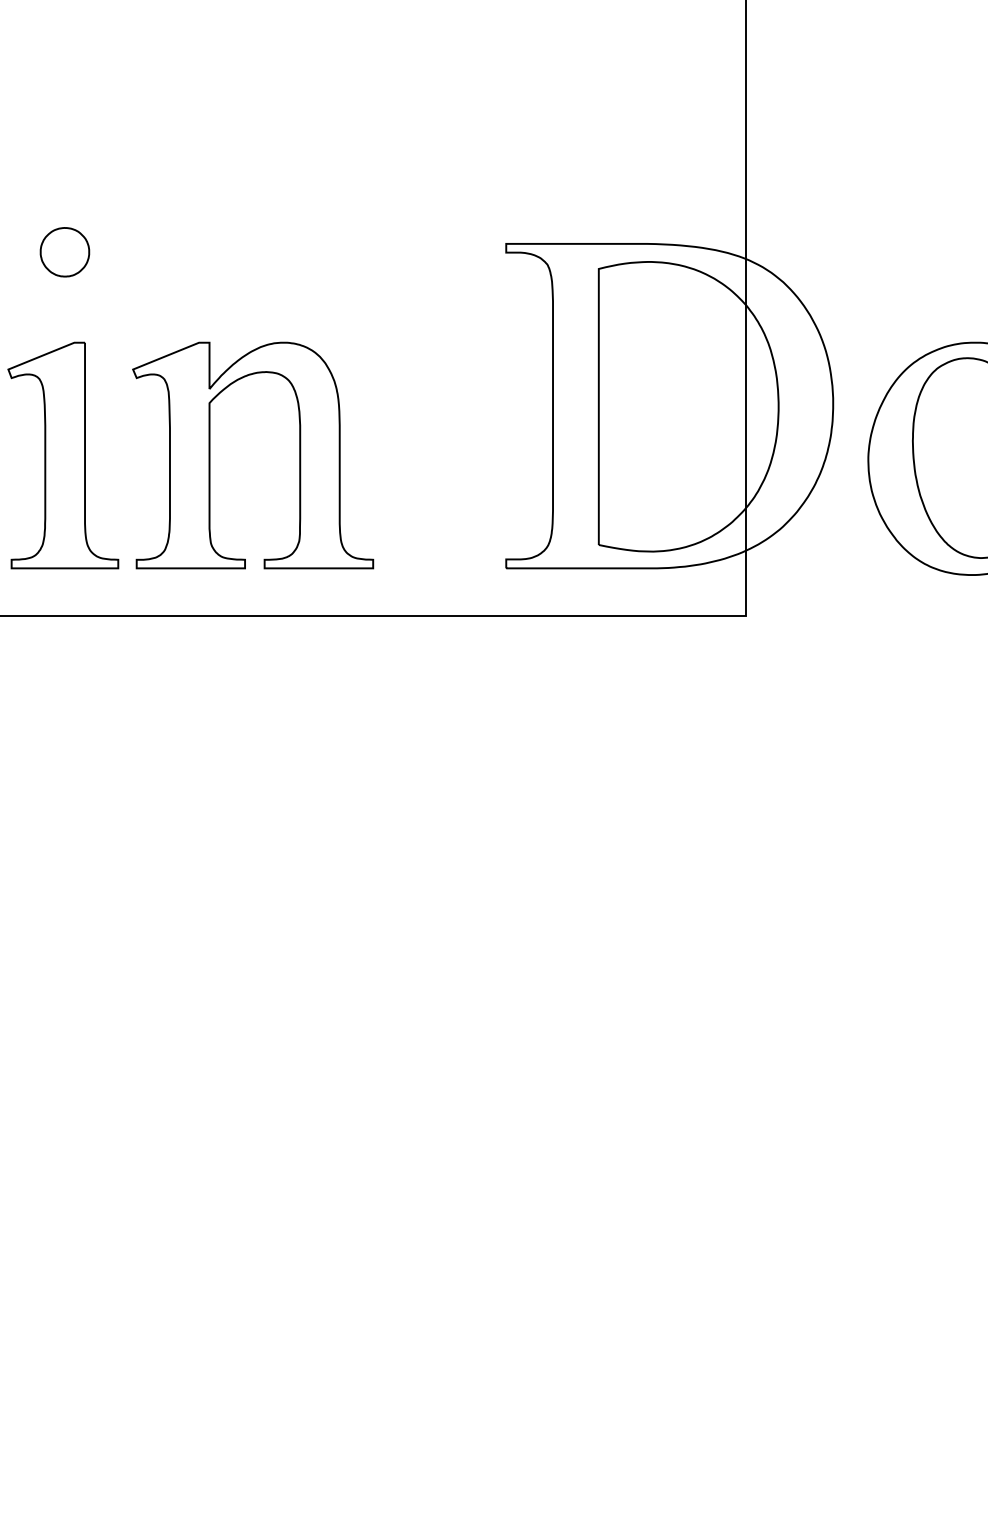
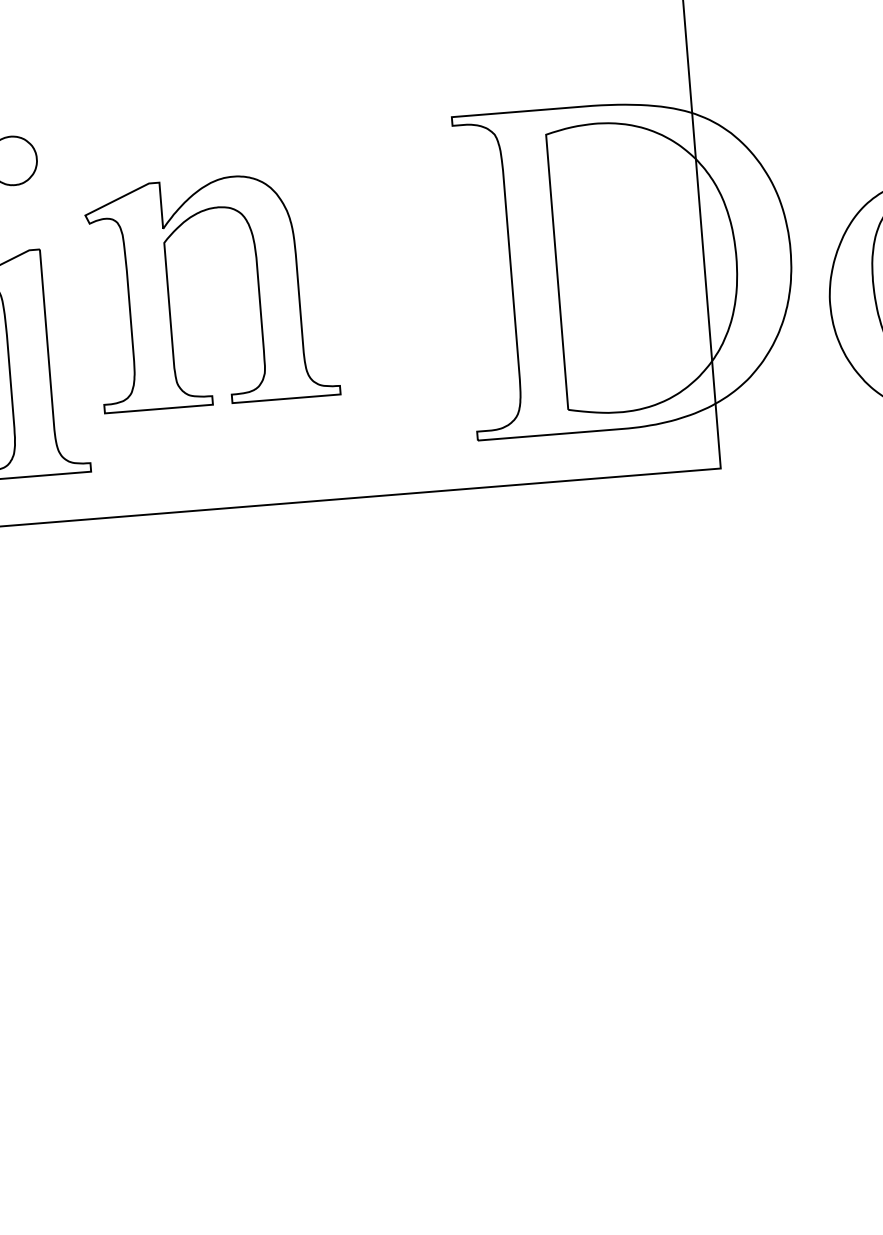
part: (210, 455) -> (169, 294), moved

